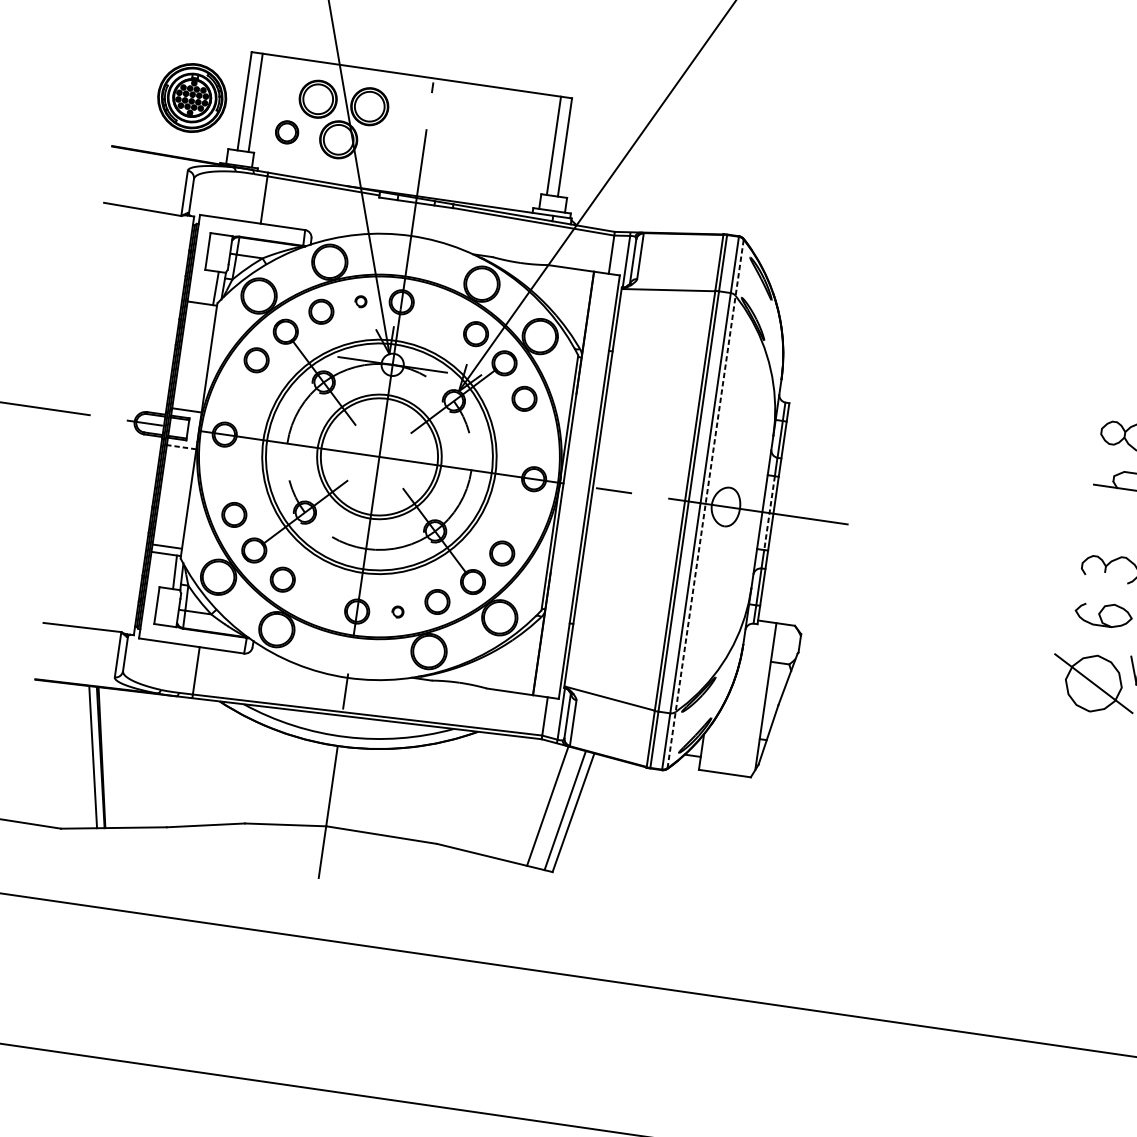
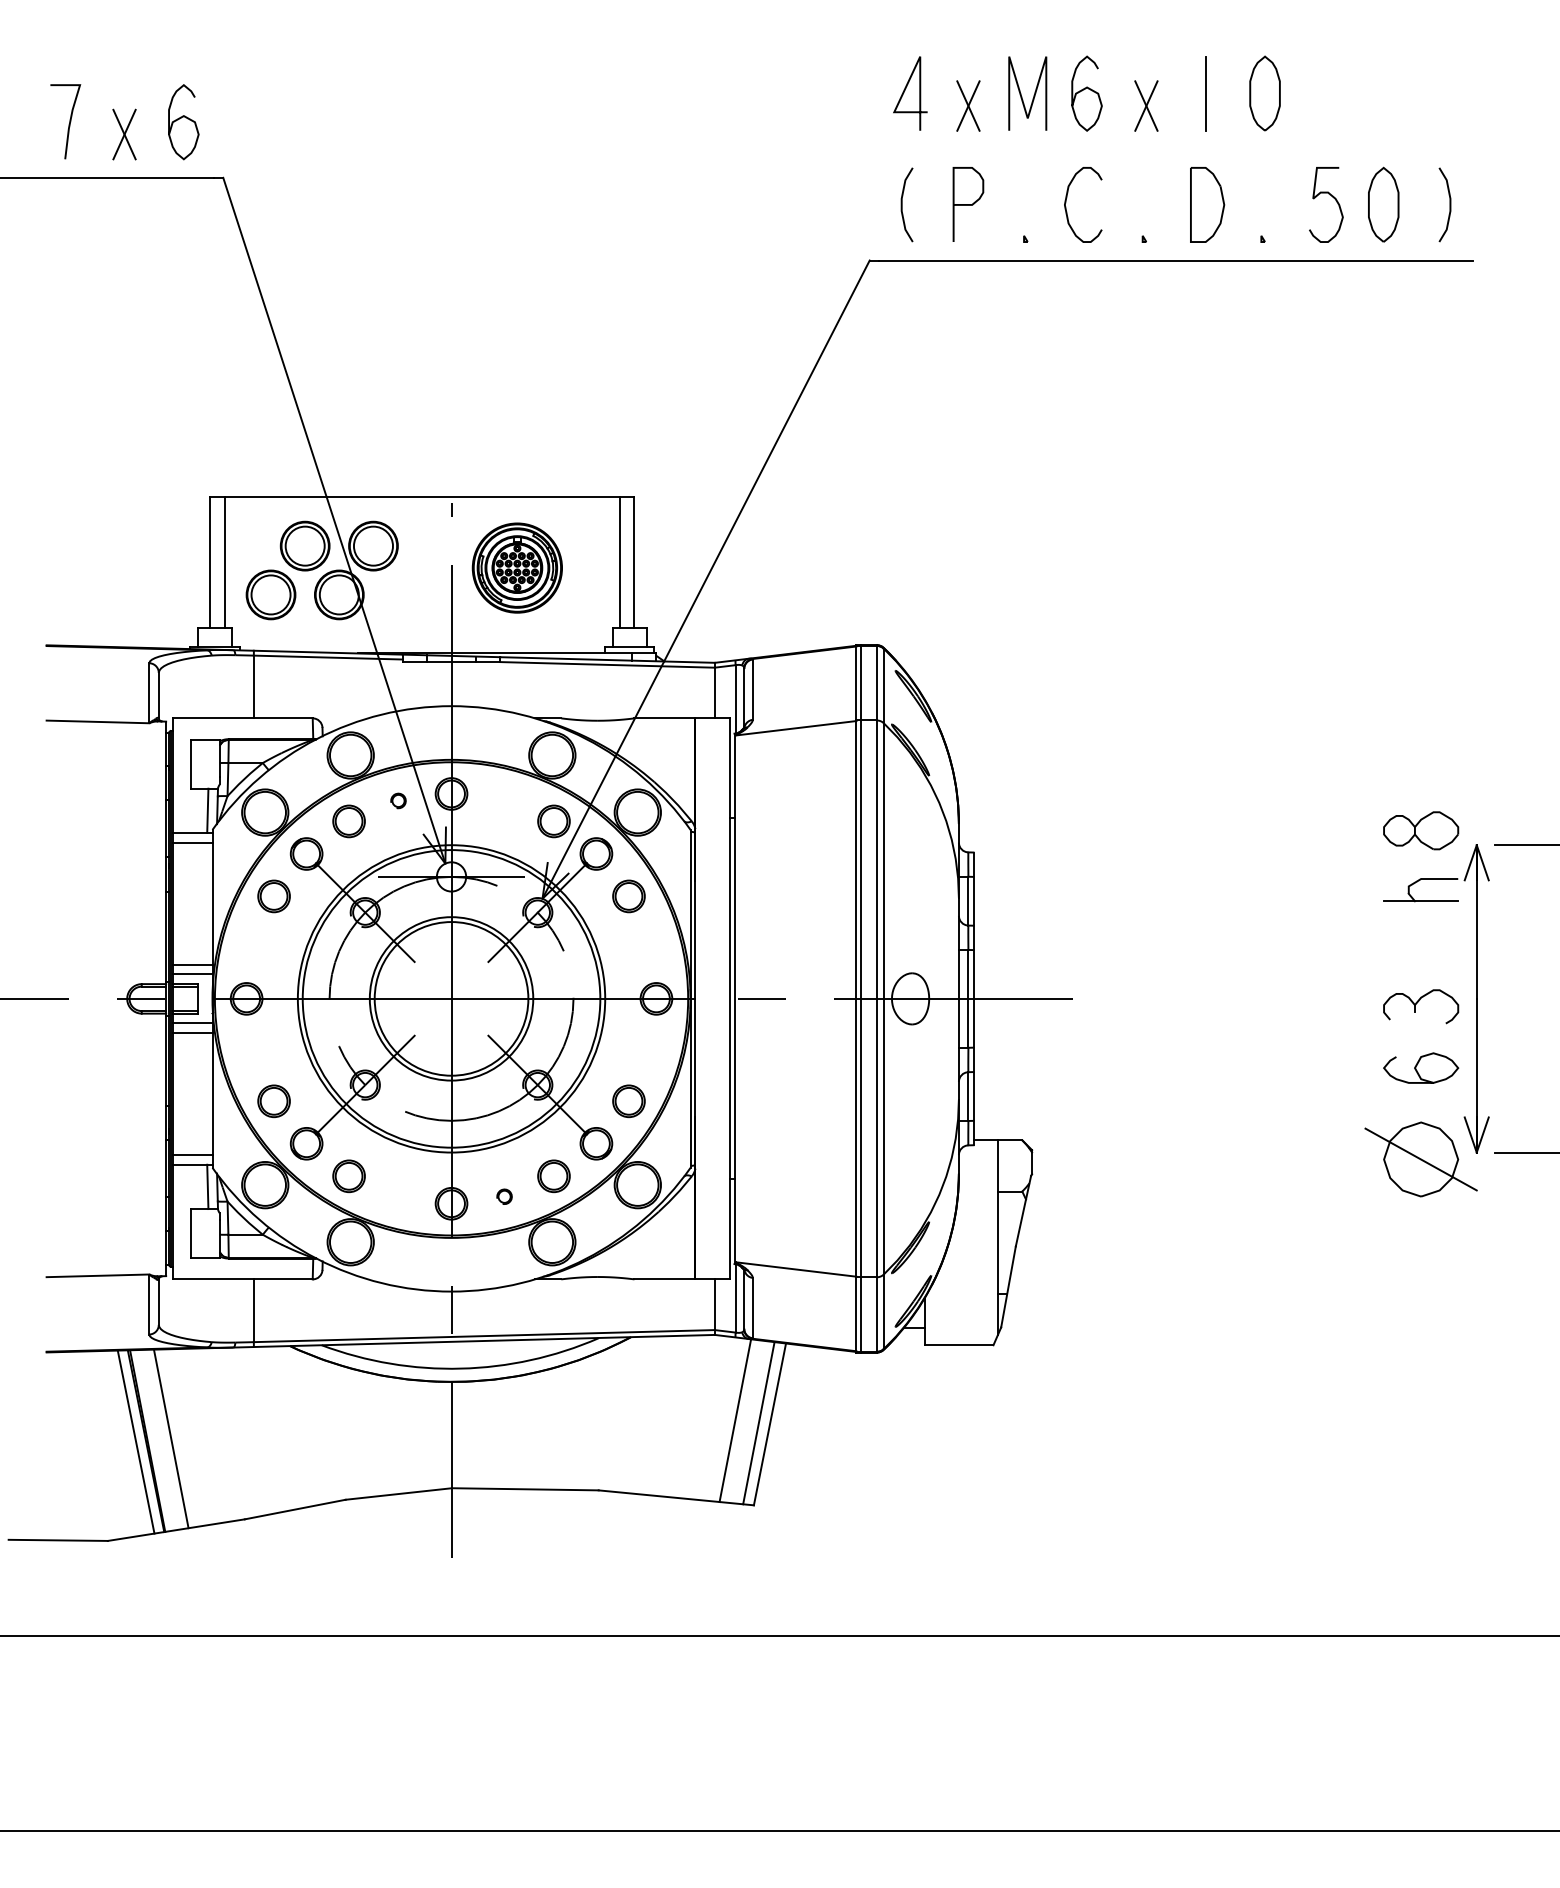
part: (191, 97) -> (516, 567), moved
part: (286, 132) -> (270, 594), size x1.67
line: (200, 310) -> (192, 842), added
line: (187, 402) -> (192, 964), added
line: (181, 447) -> (192, 1023), dashed -> solid
line: (180, 454) -> (192, 1033), added
line: (705, 503) -> (883, 998), dashed -> solid
line: (769, 512) -> (968, 998), dashed -> solid
line: (119, 758) -> (170, 1438), added

